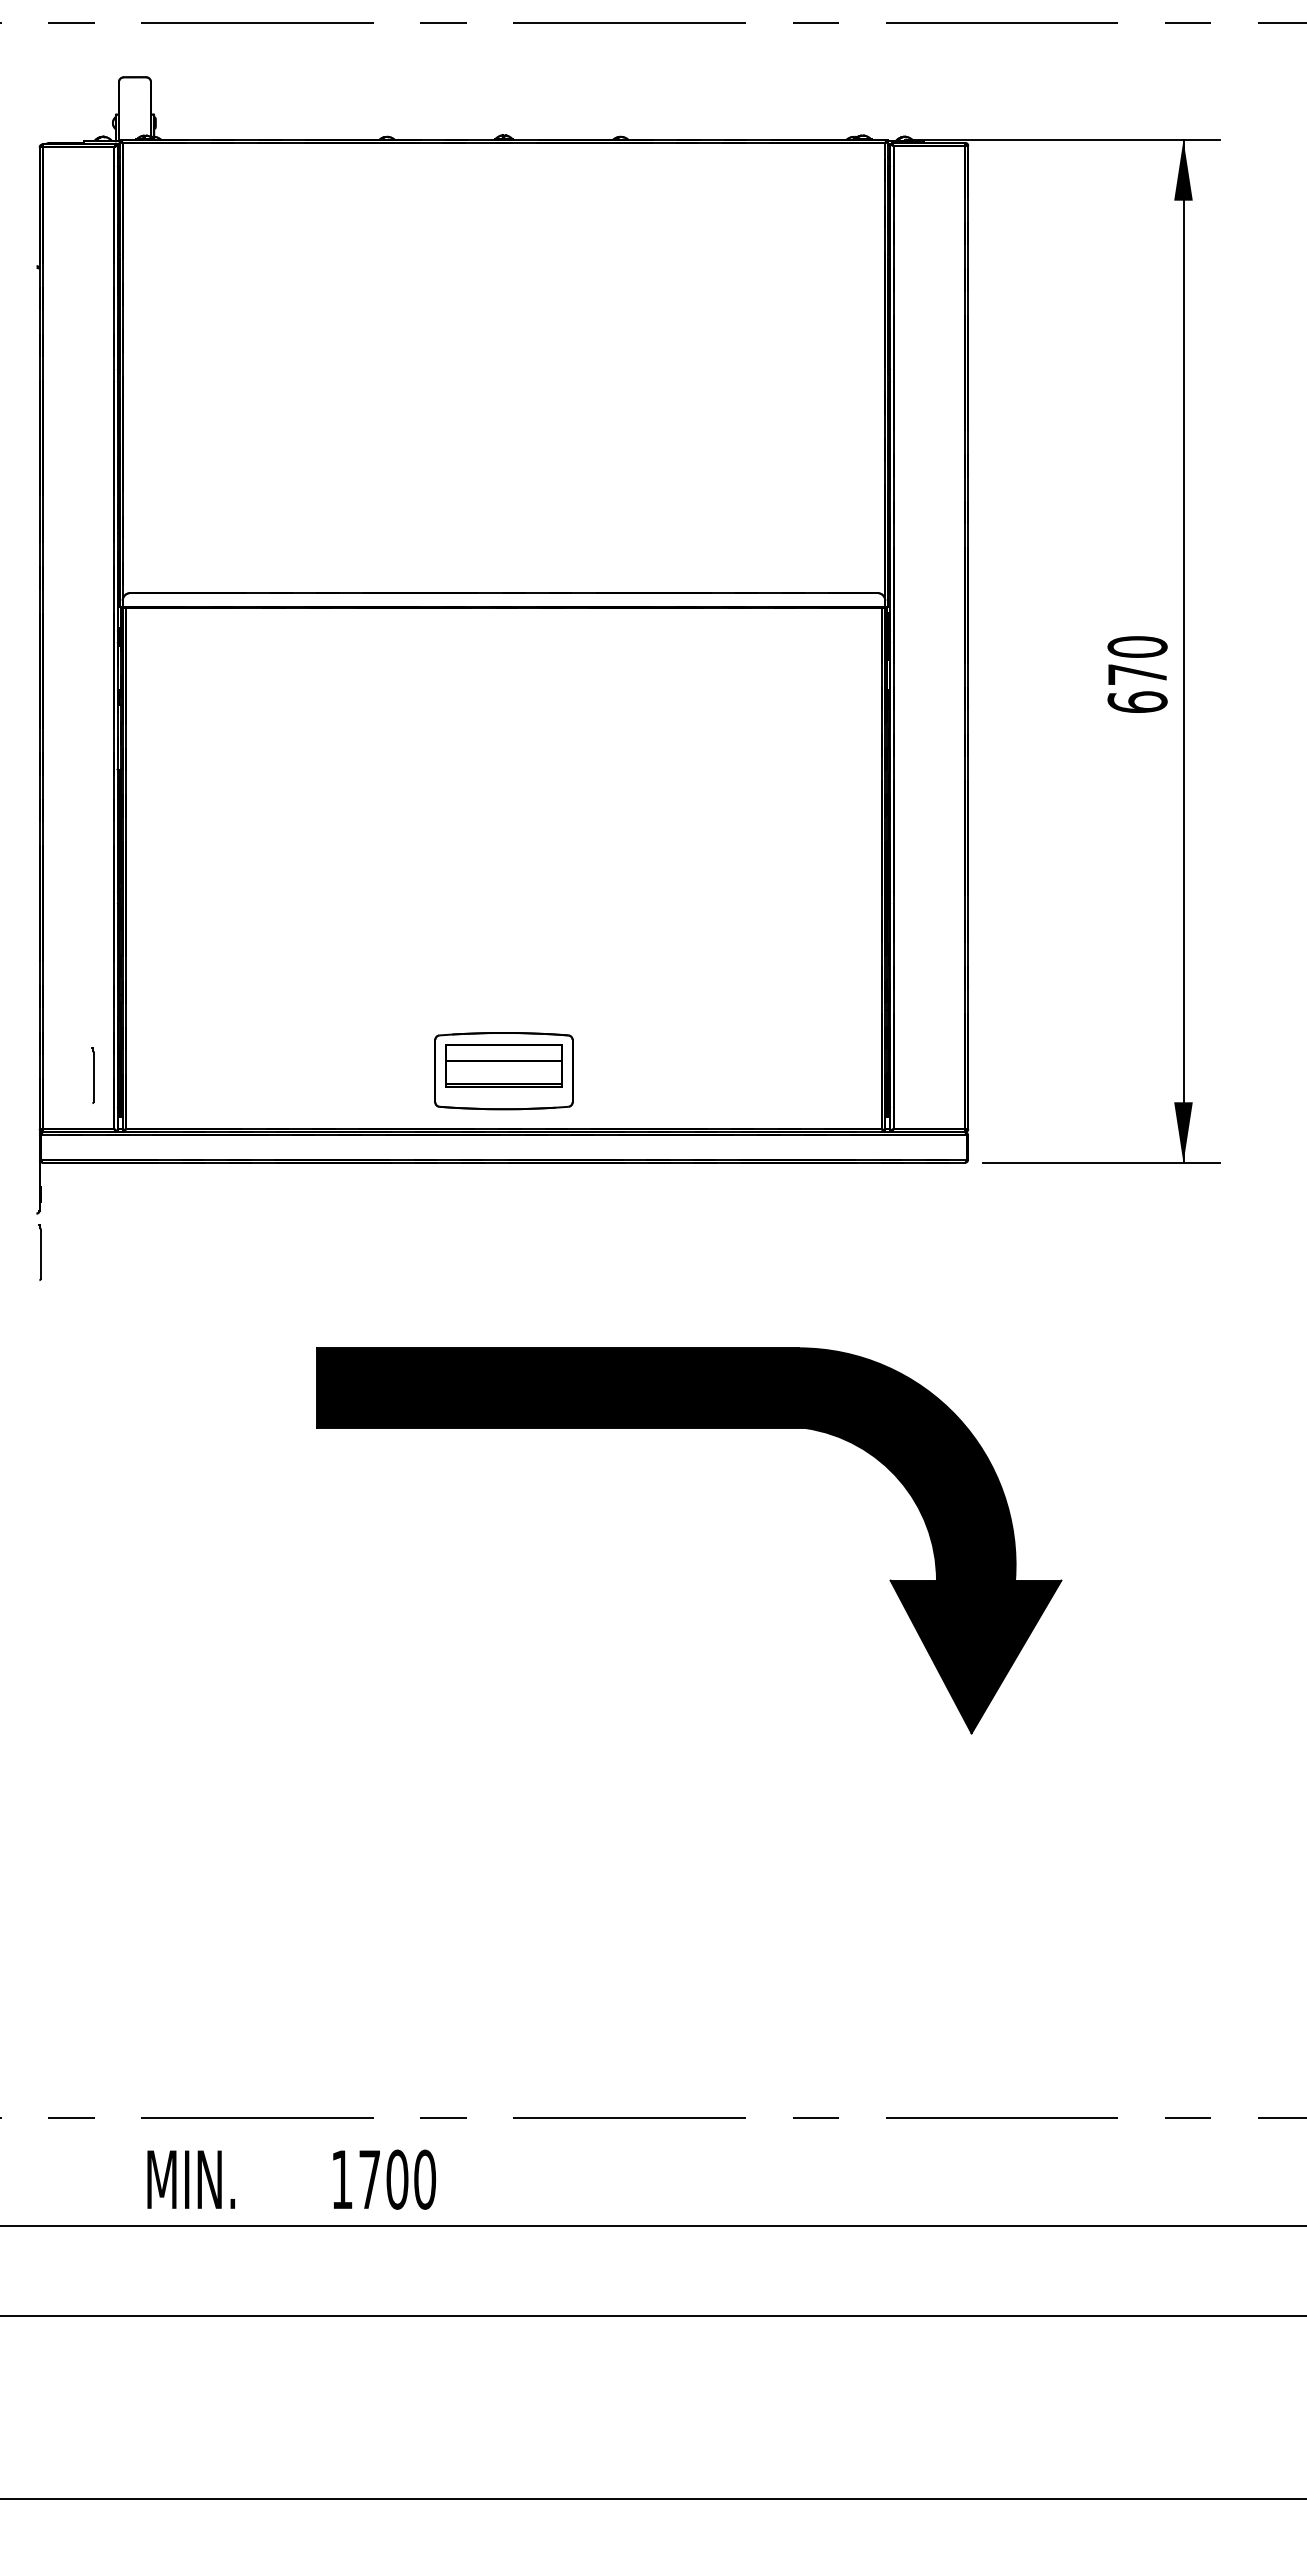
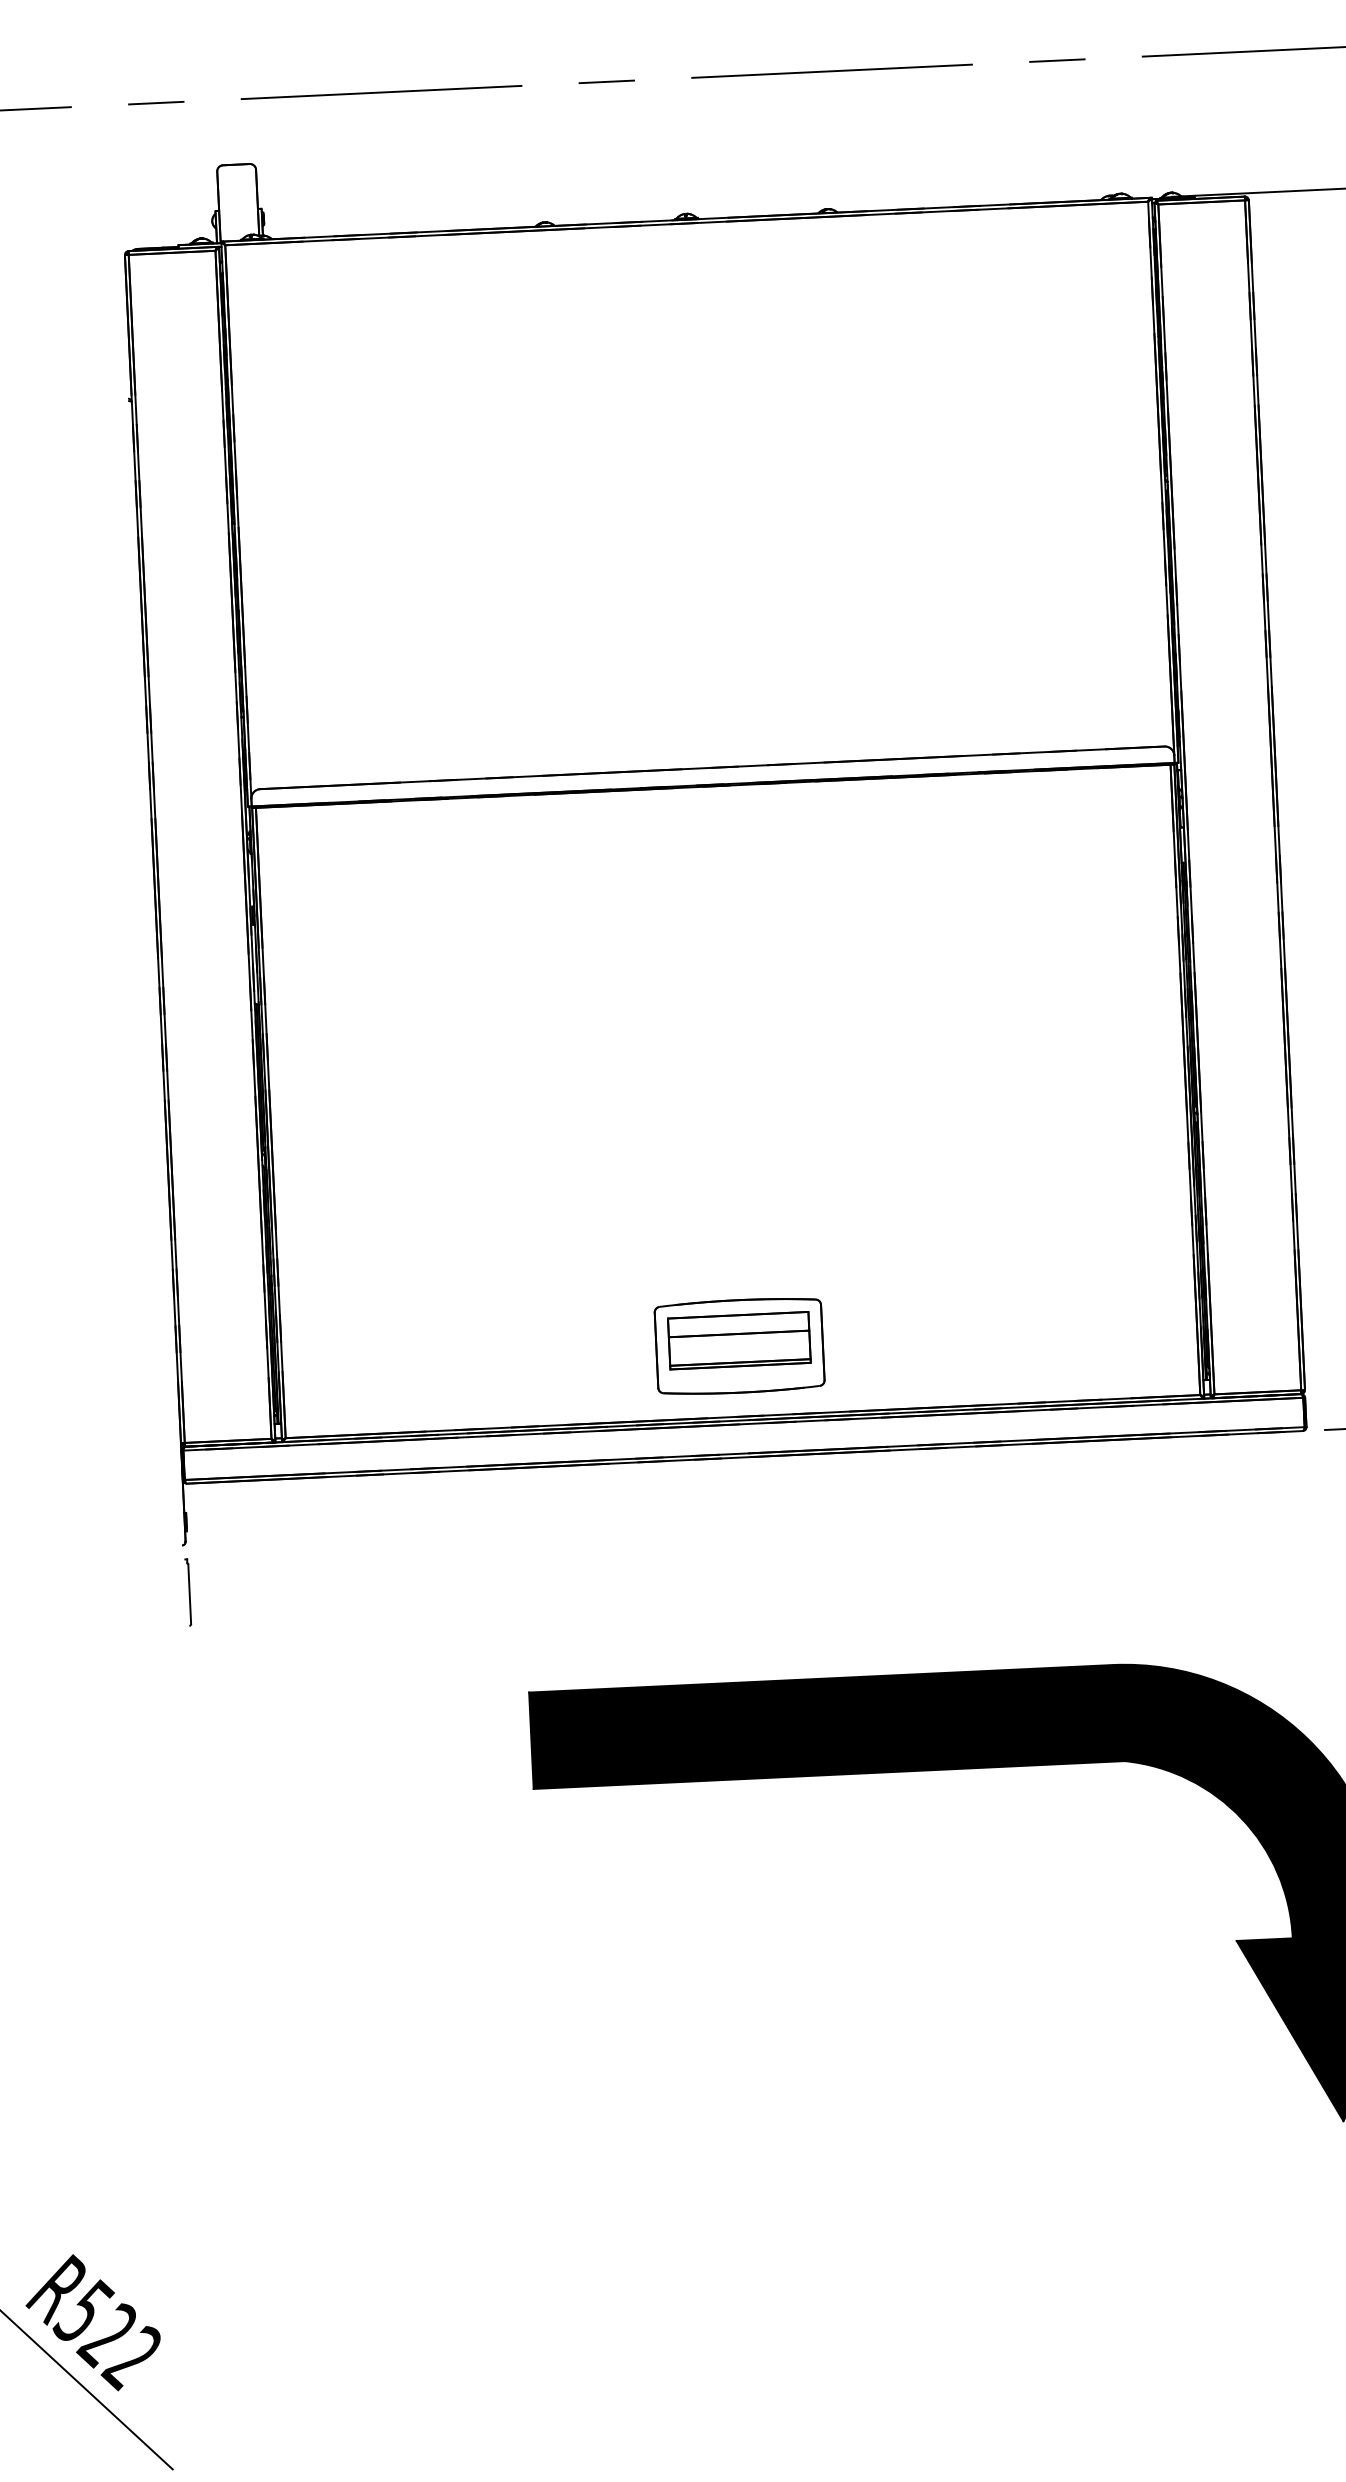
part: (92, 1075) -> (241, 1375), removed

